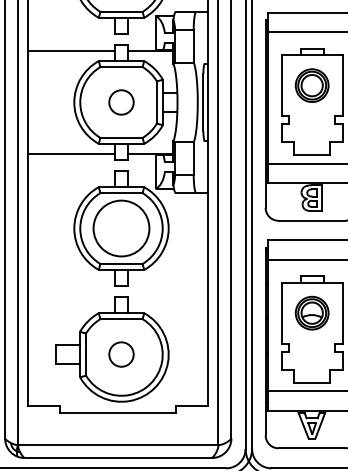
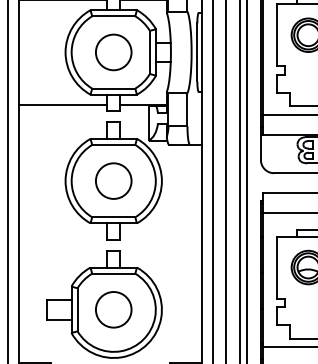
circle: (121, 102) -> (113, 52), size x1.43
circle: (121, 228) -> (113, 181), size x0.62
circle: (121, 354) -> (113, 309), size x1.43

